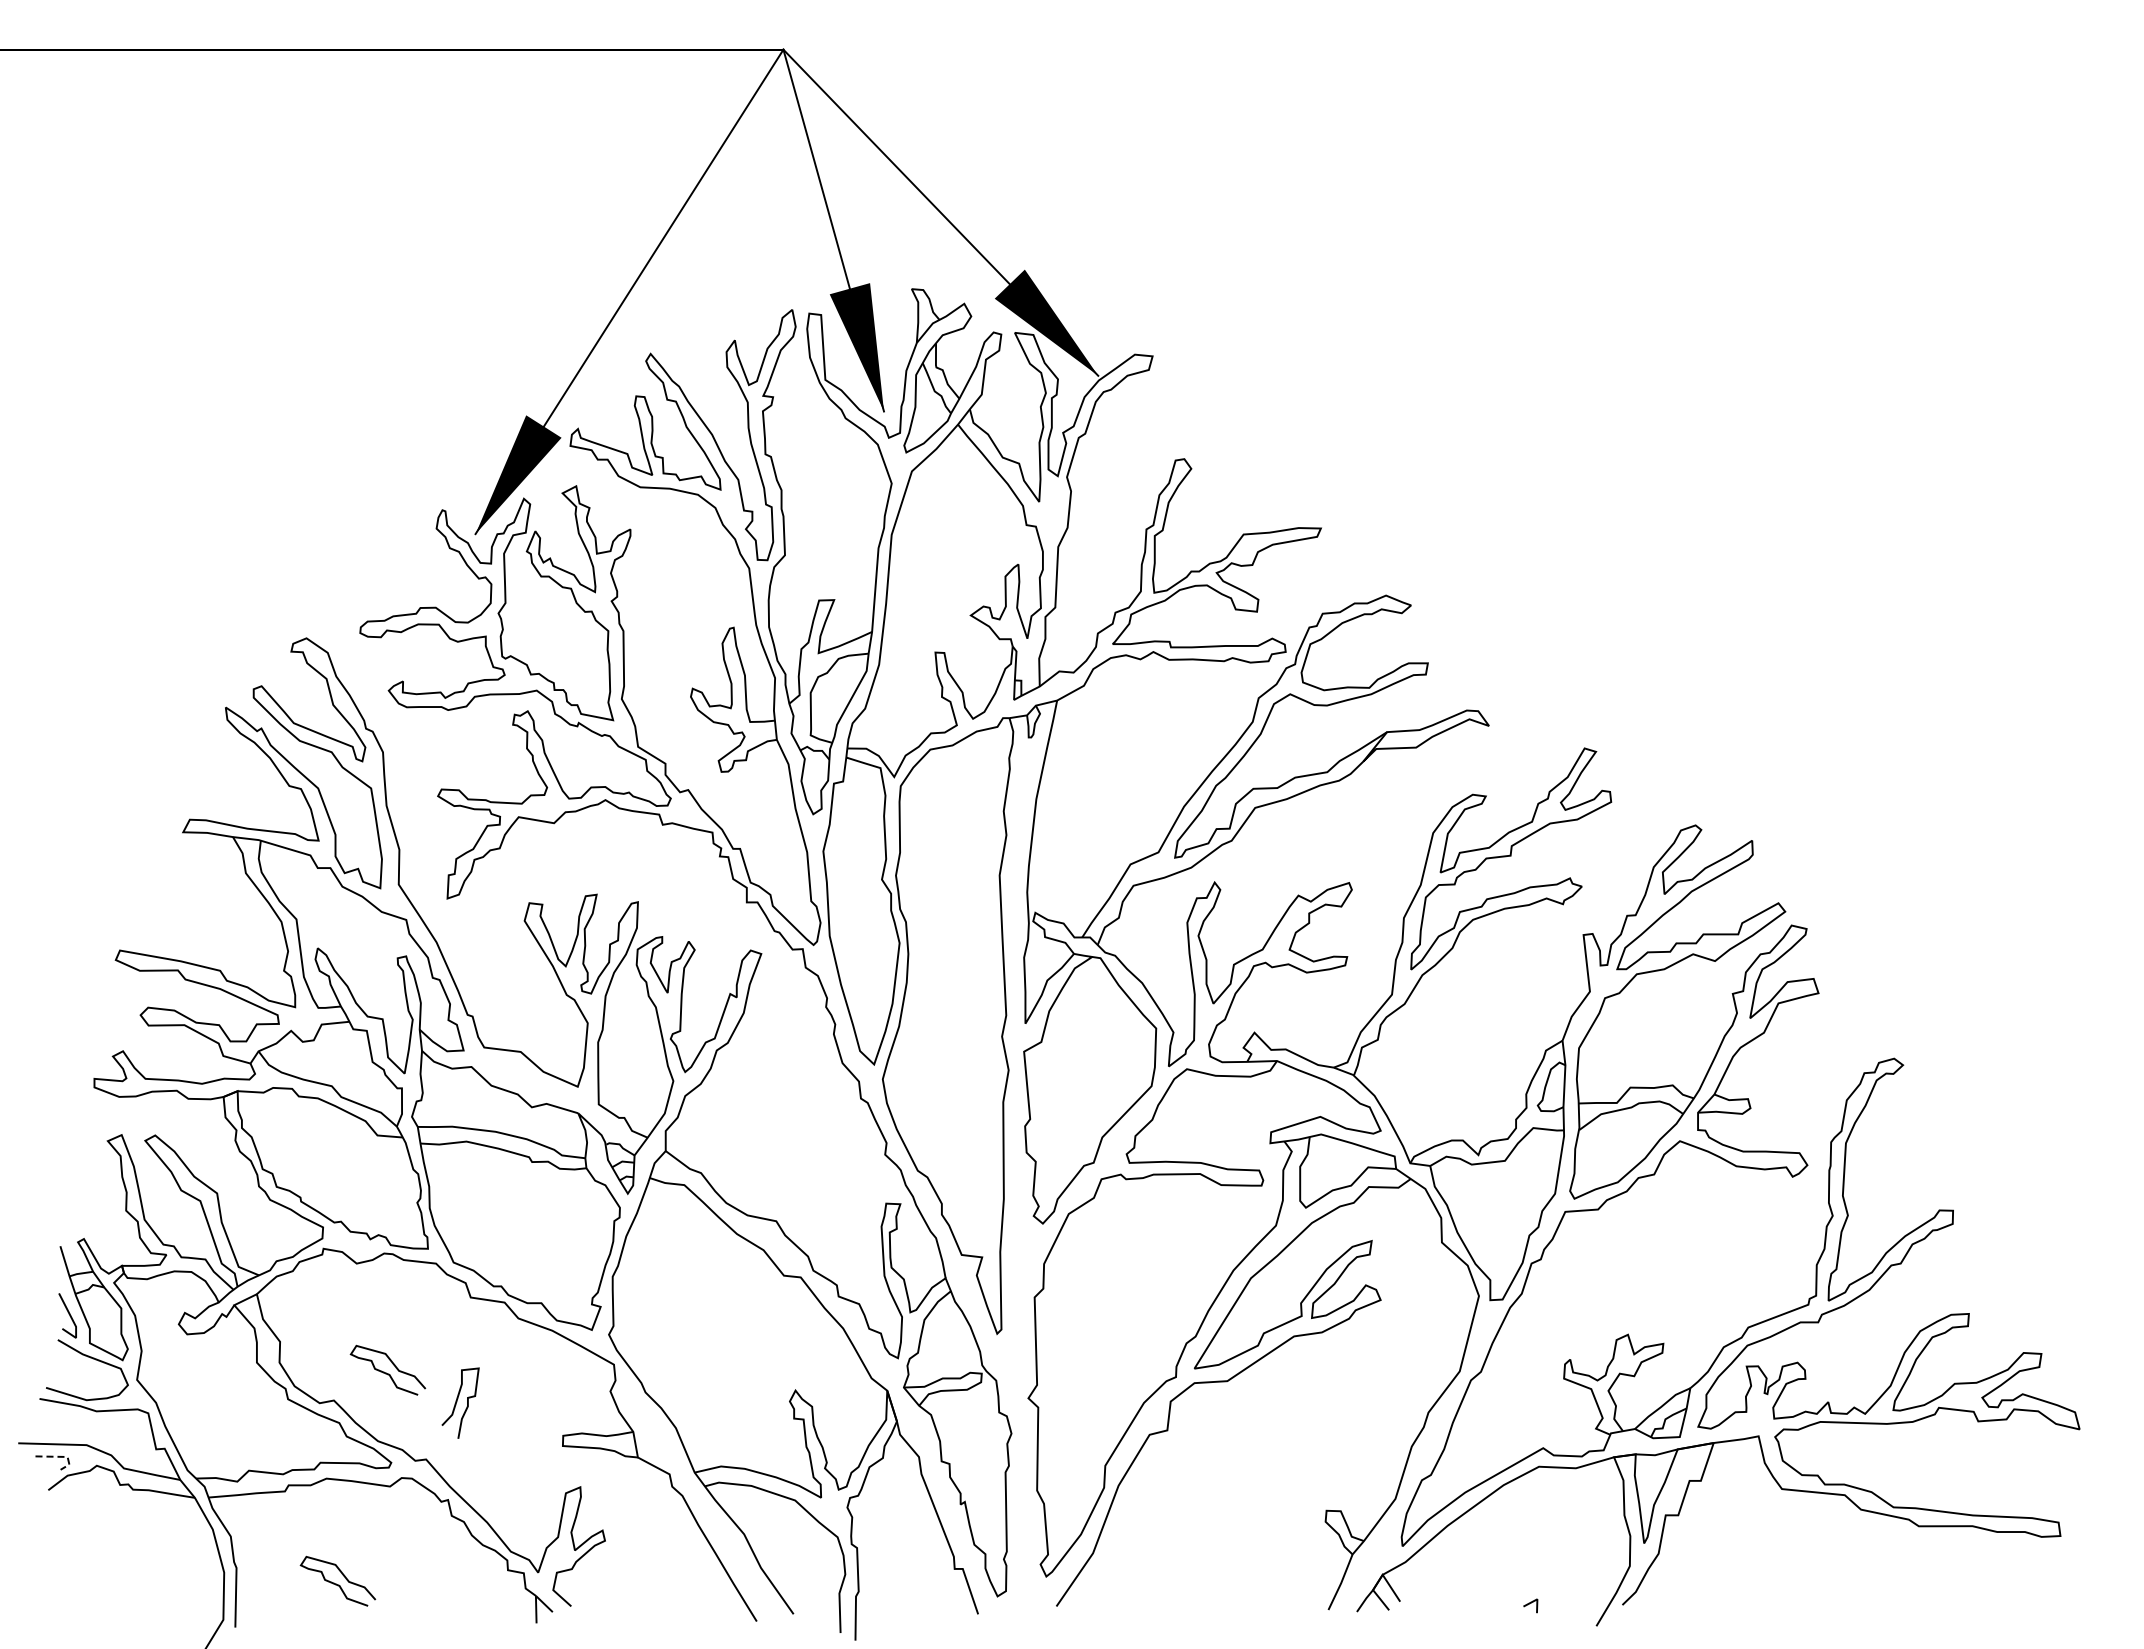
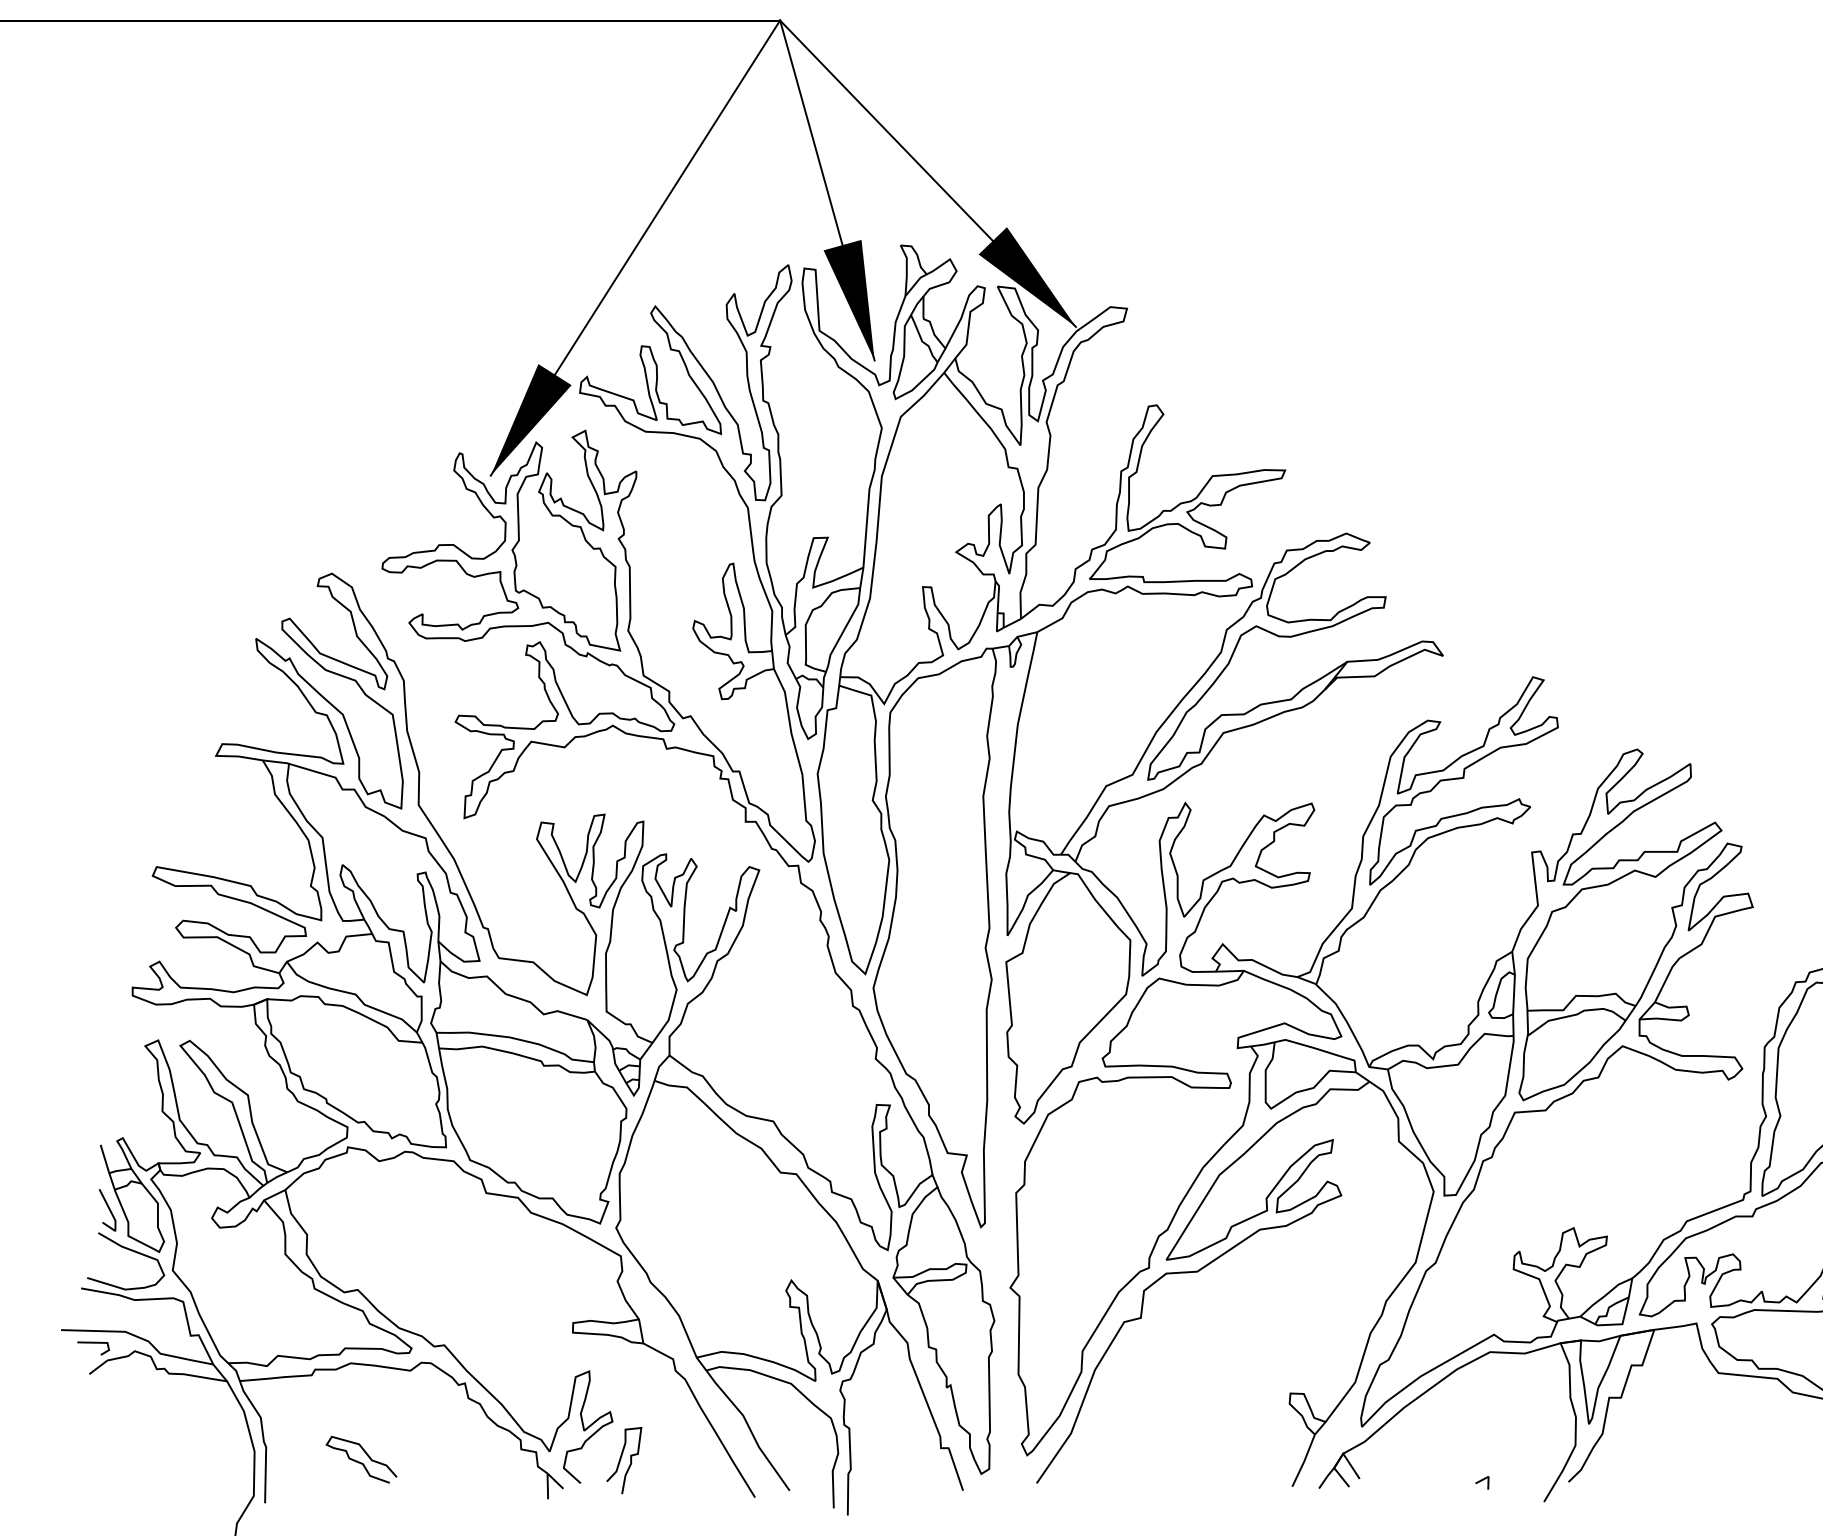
curve: (386, 1372) -> (407, 1263), removed
curve: (457, 1402) -> (621, 1459), moved
line: (61, 1456) -> (101, 1342), dashed -> solid

